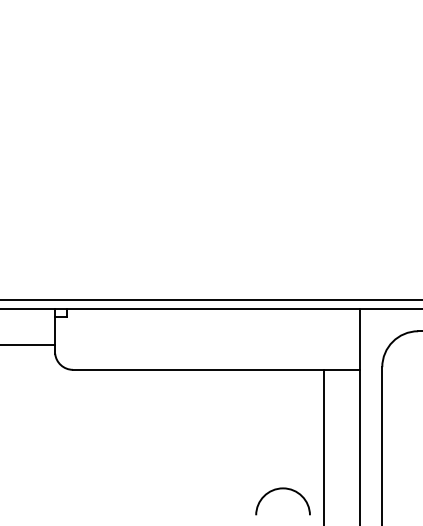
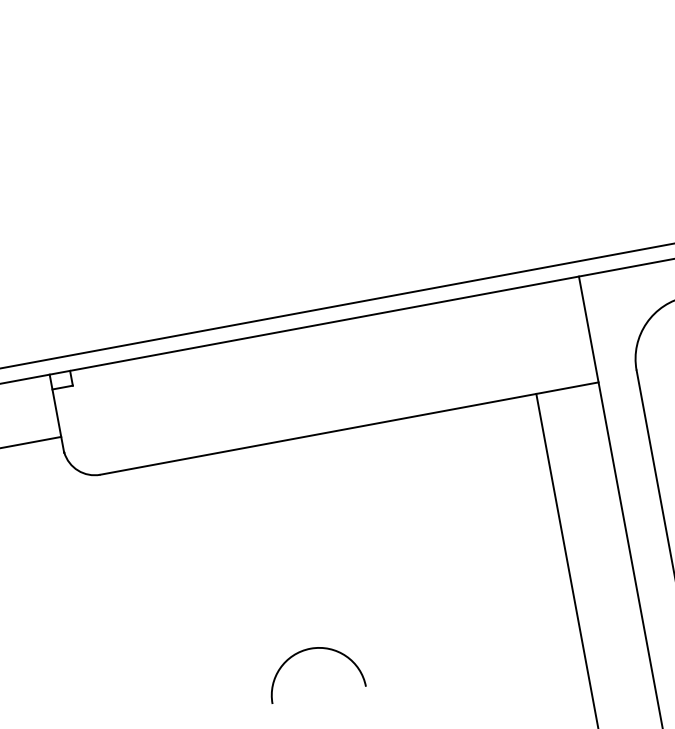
arc: (282, 489) -> (309, 650), moved

